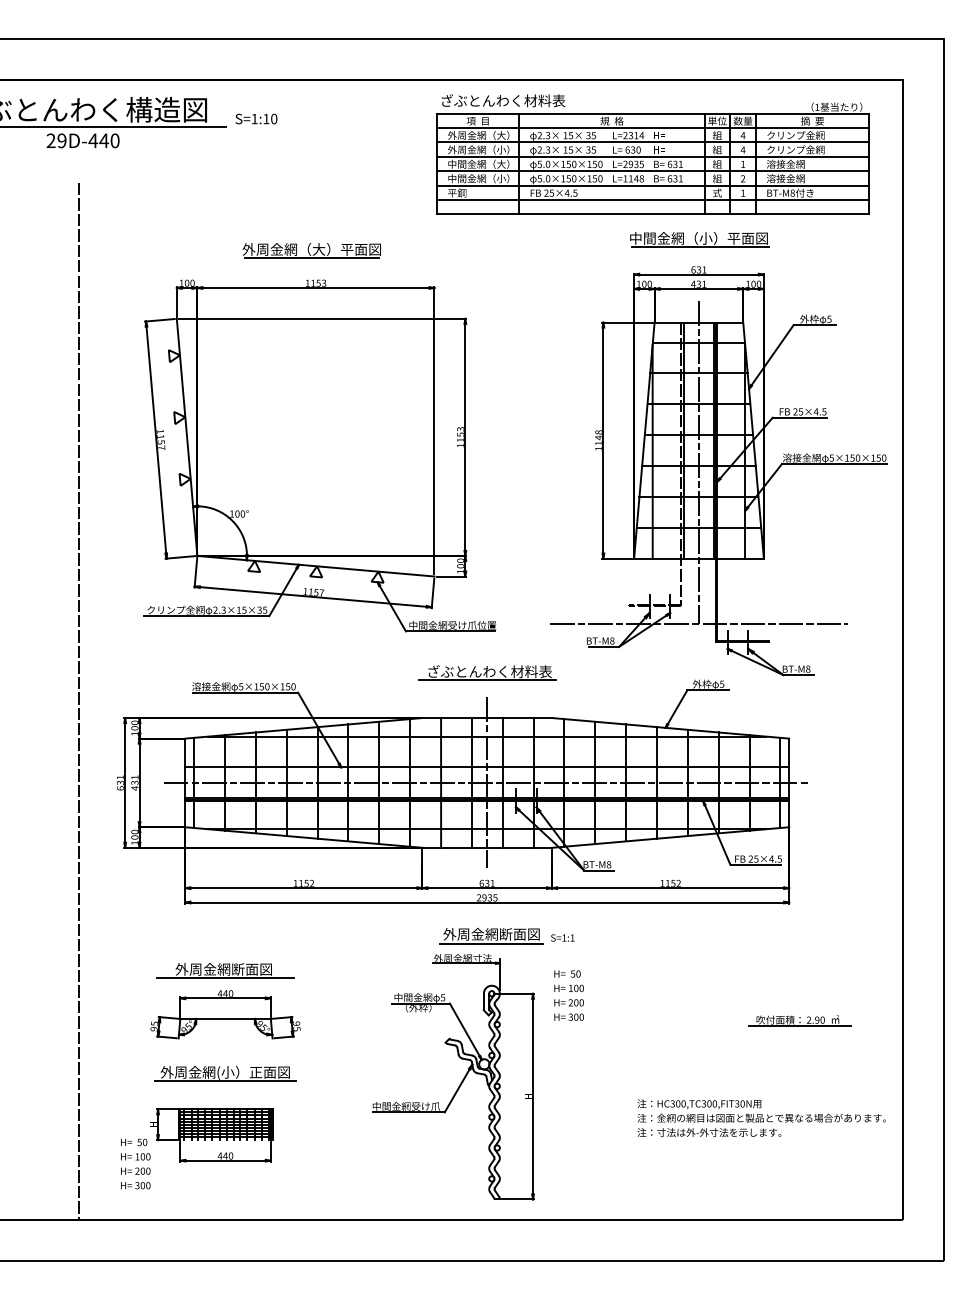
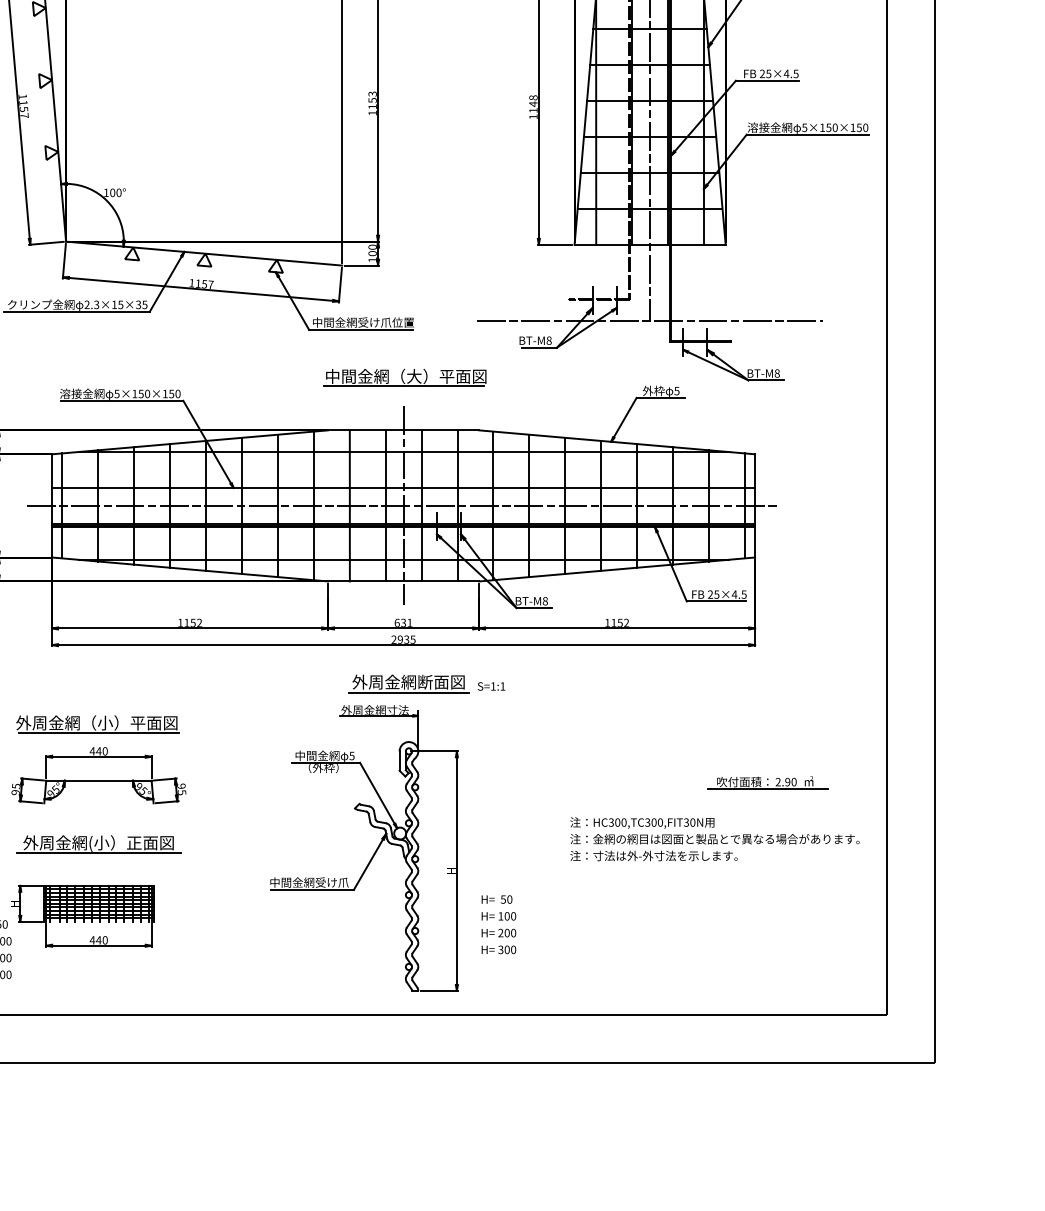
text: (489, 671) -> (406, 376), ざぶとんわく材料表 -> 中間金網（大）平面図
text: (223, 968) -> (96, 721), 外周金網断面図 -> 外周金網（小）平面図
text: (568, 995) -> (498, 924), moved
text: (761, 1118) -> (714, 839), moved

